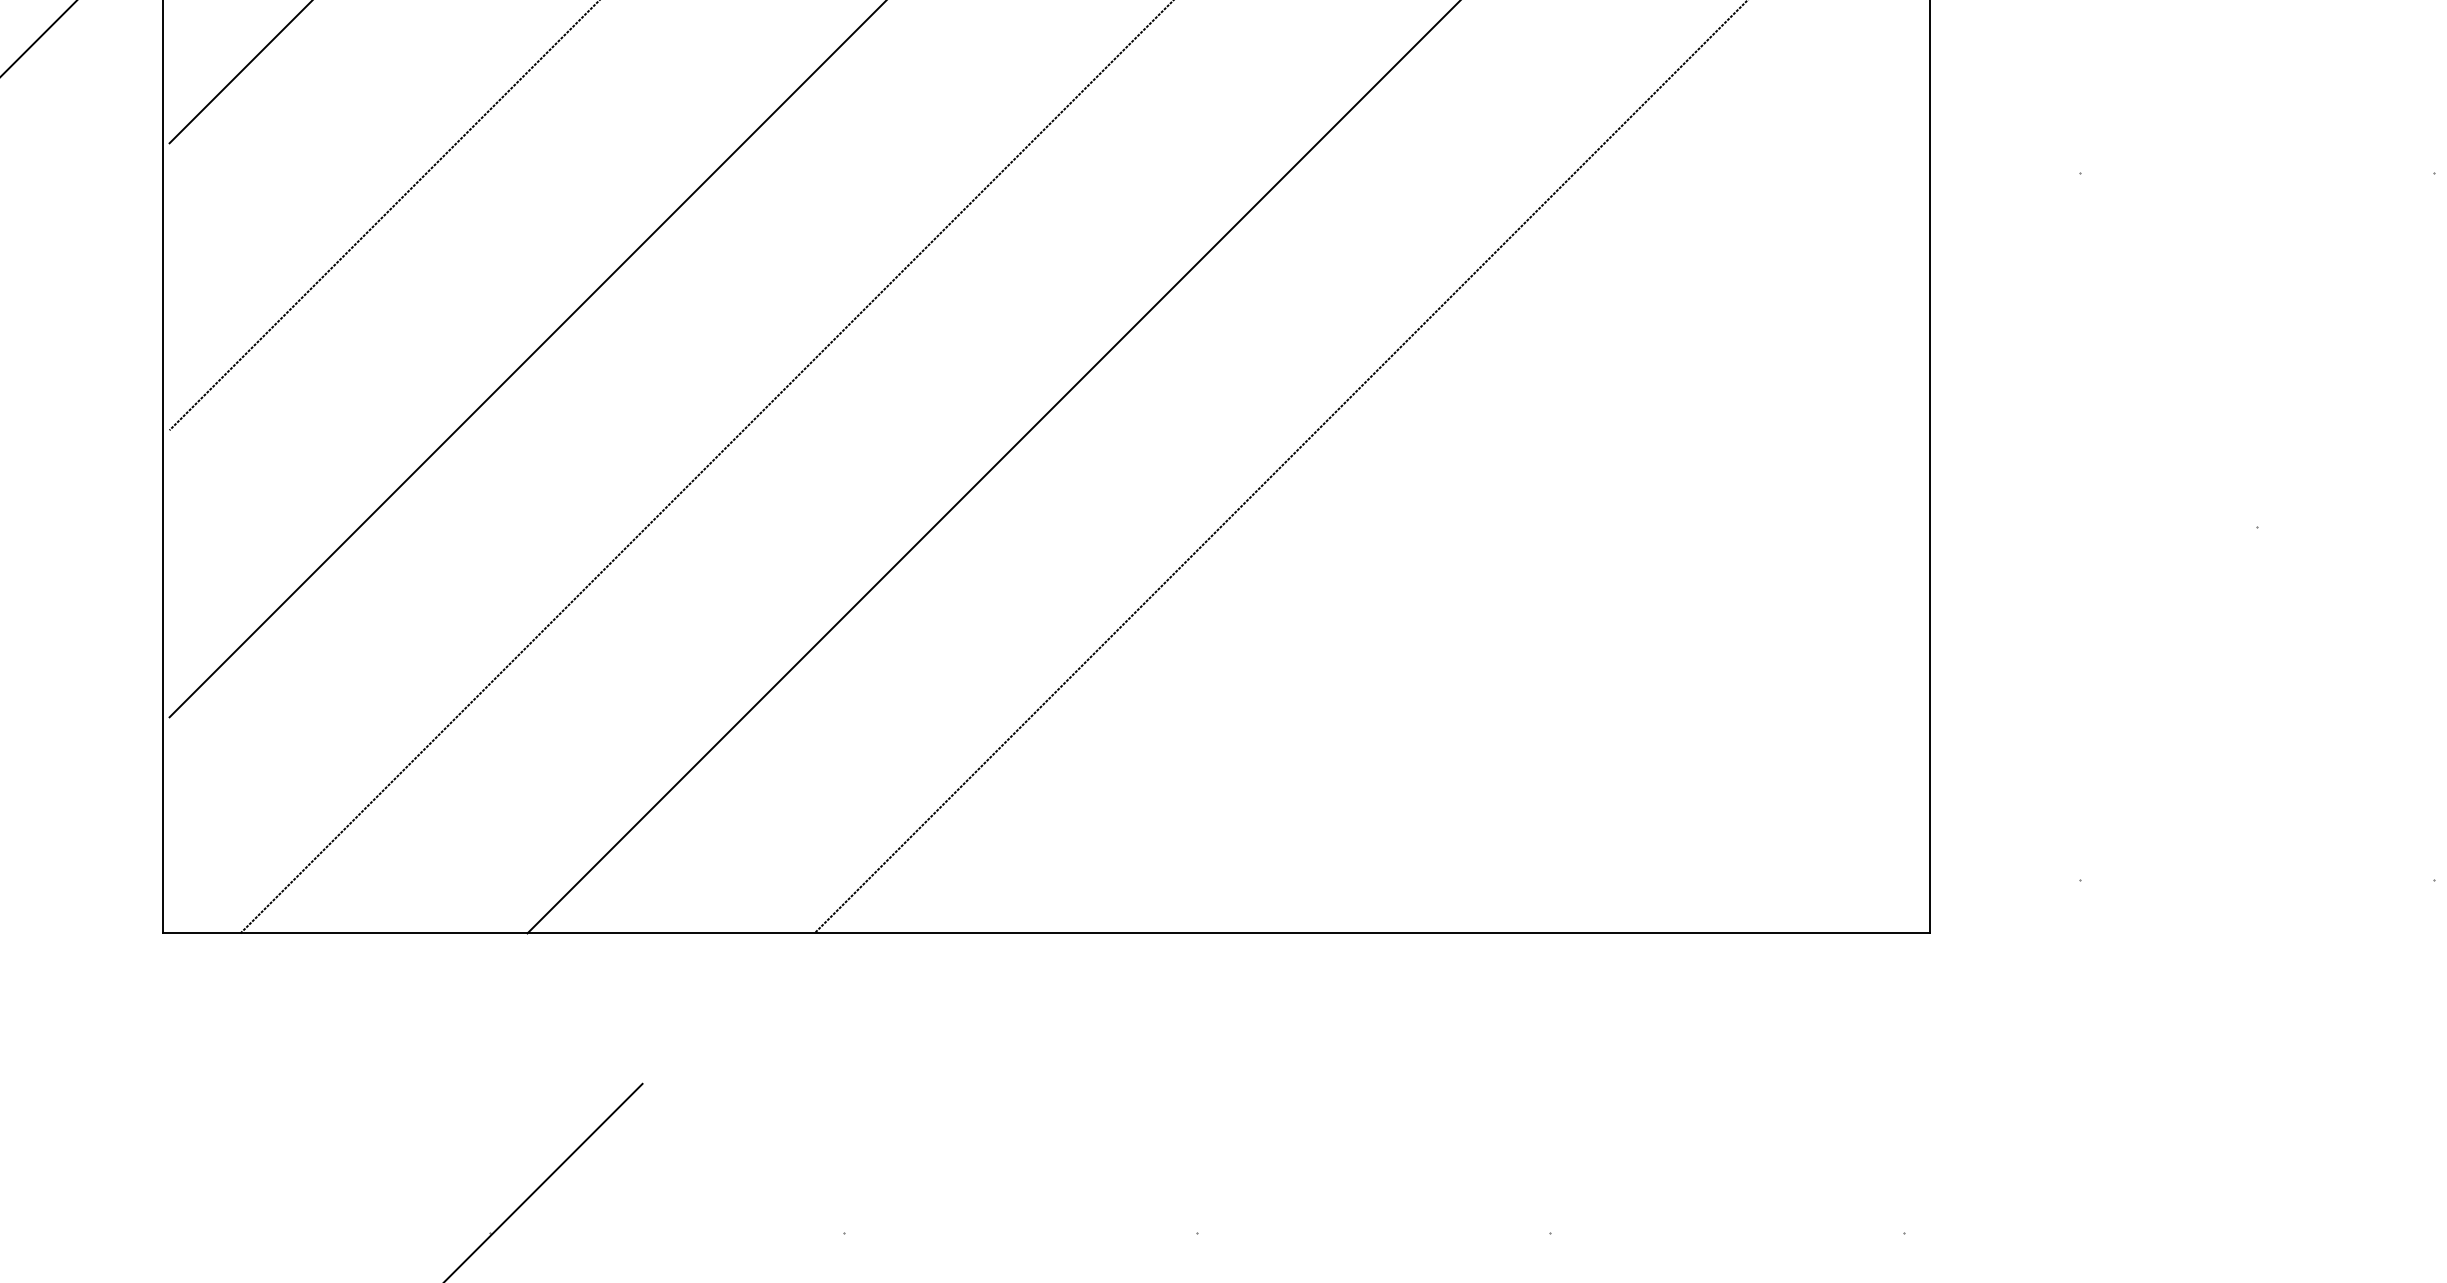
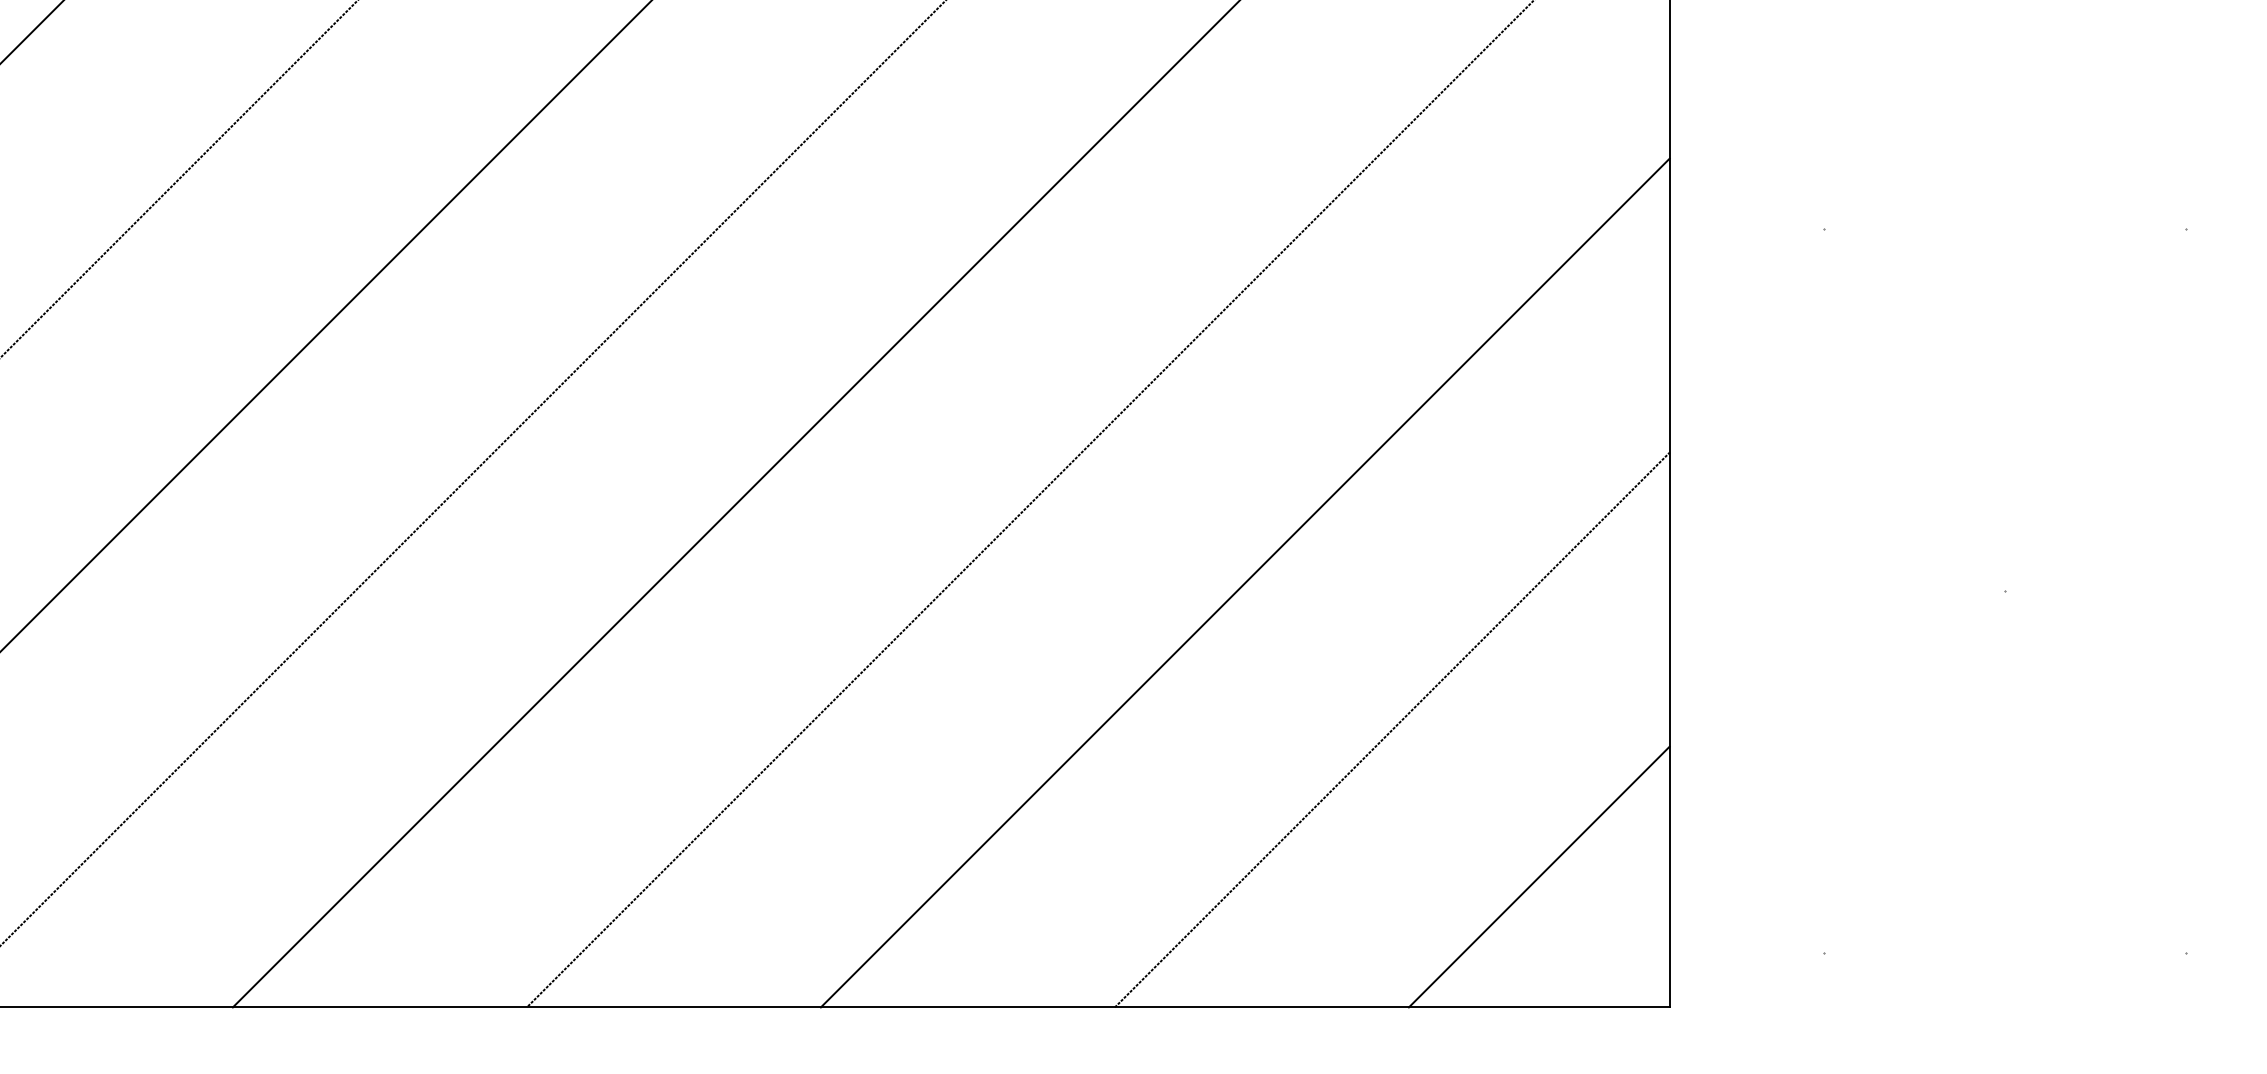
line: (1515, 518) -> (1245, 582), added
line: (1659, 662) -> (1392, 729), added
line: (1802, 805) -> (1539, 876), added

